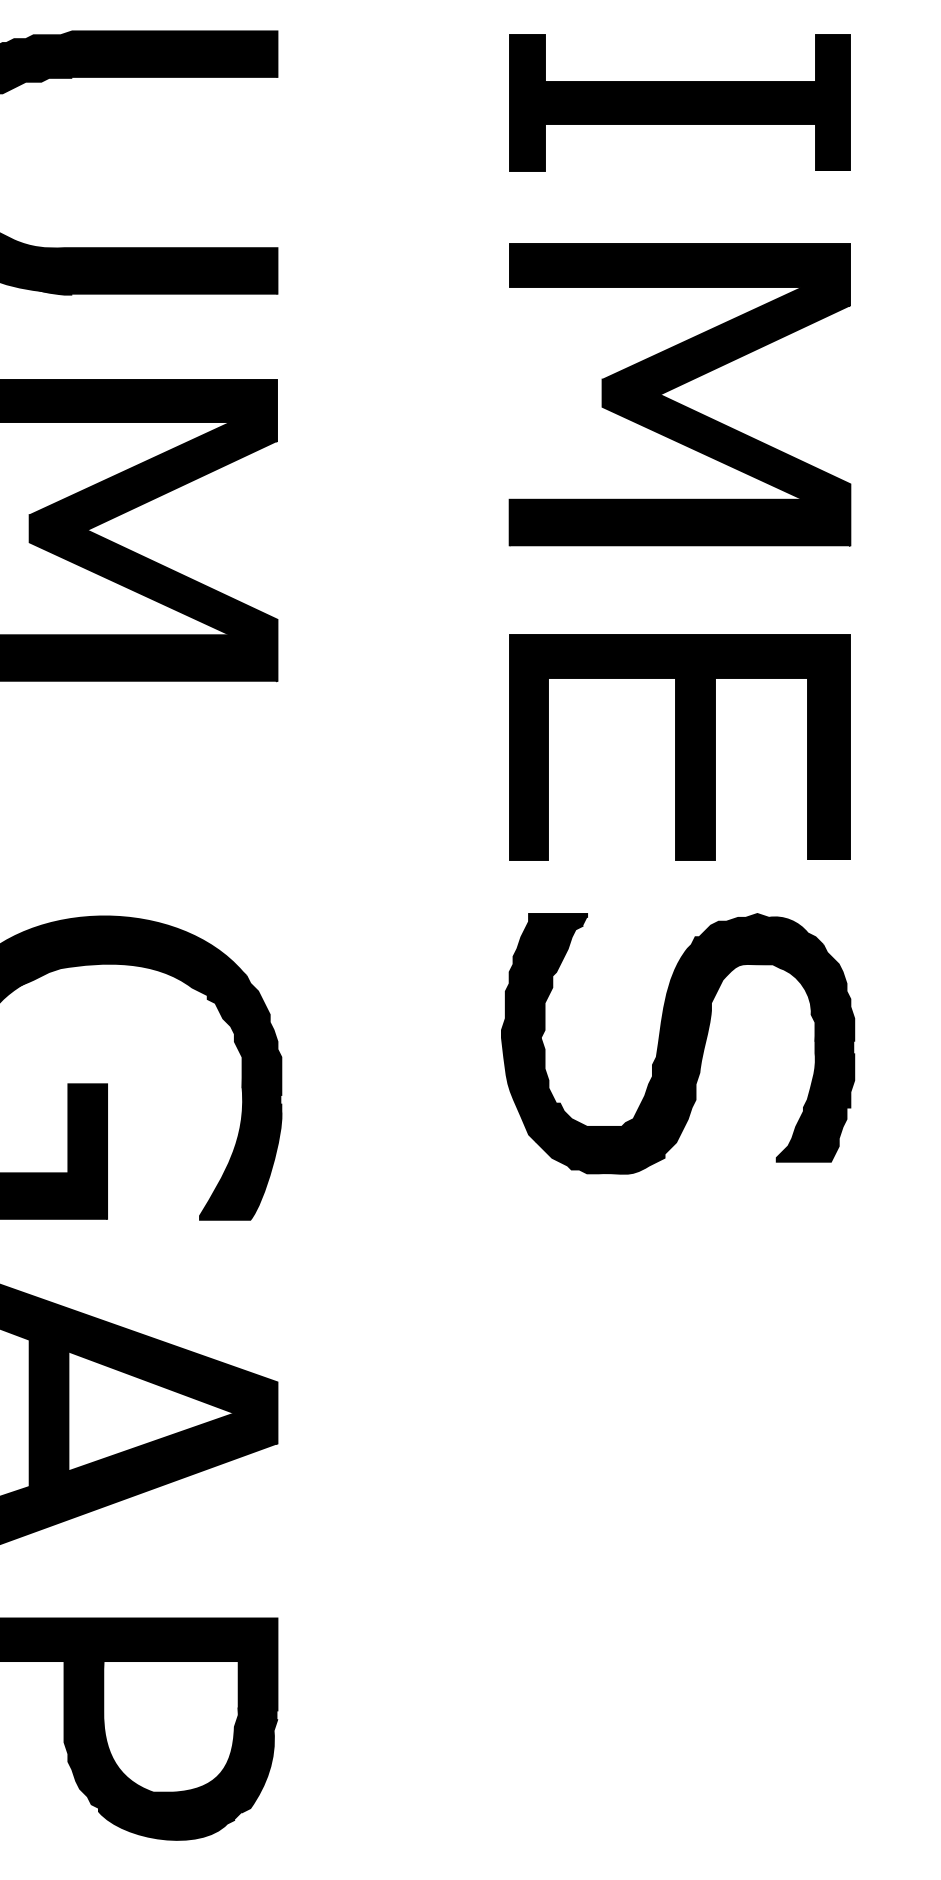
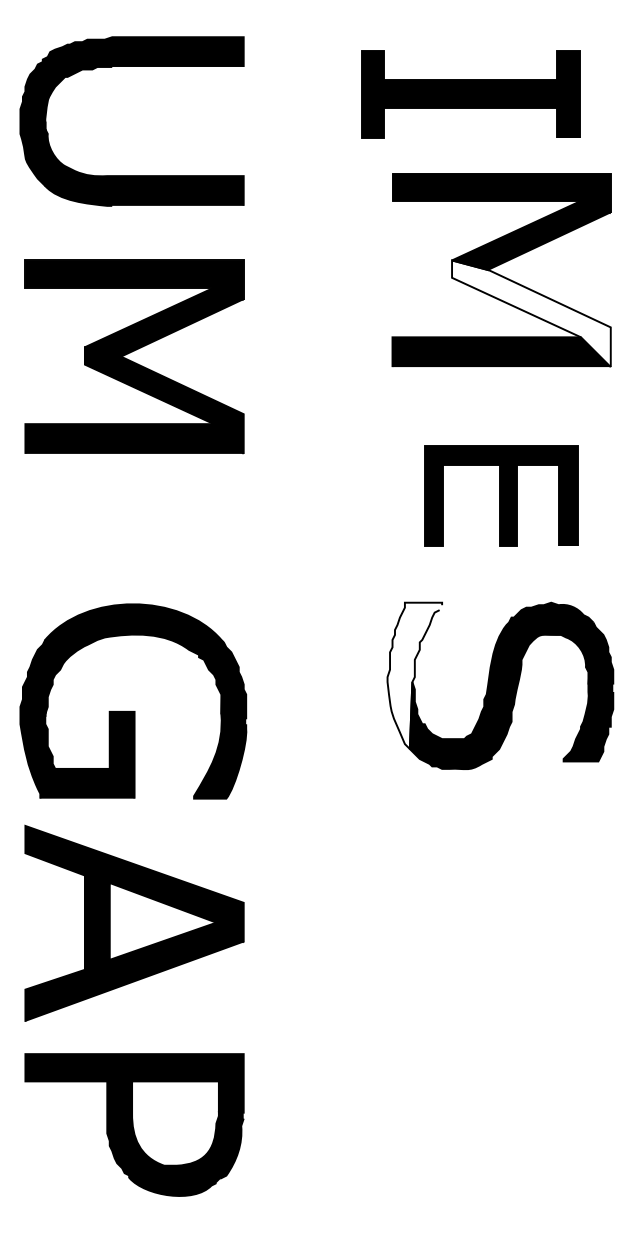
part: (679, 103) -> (470, 94), moved
fill: (726, 462) -> (531, 313), removed
part: (679, 746) -> (501, 495), size x0.7
fill: (544, 1027) -> (414, 675), removed

